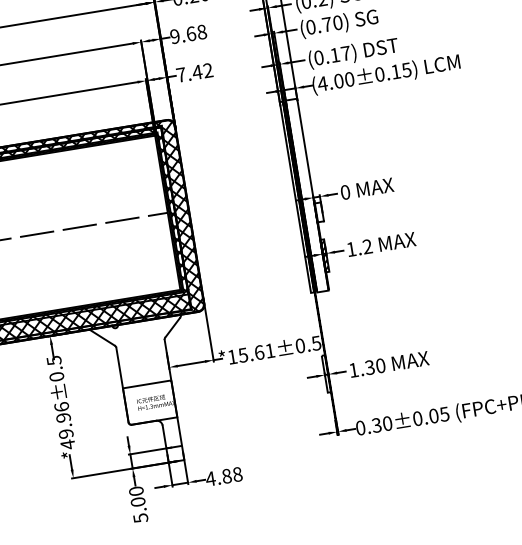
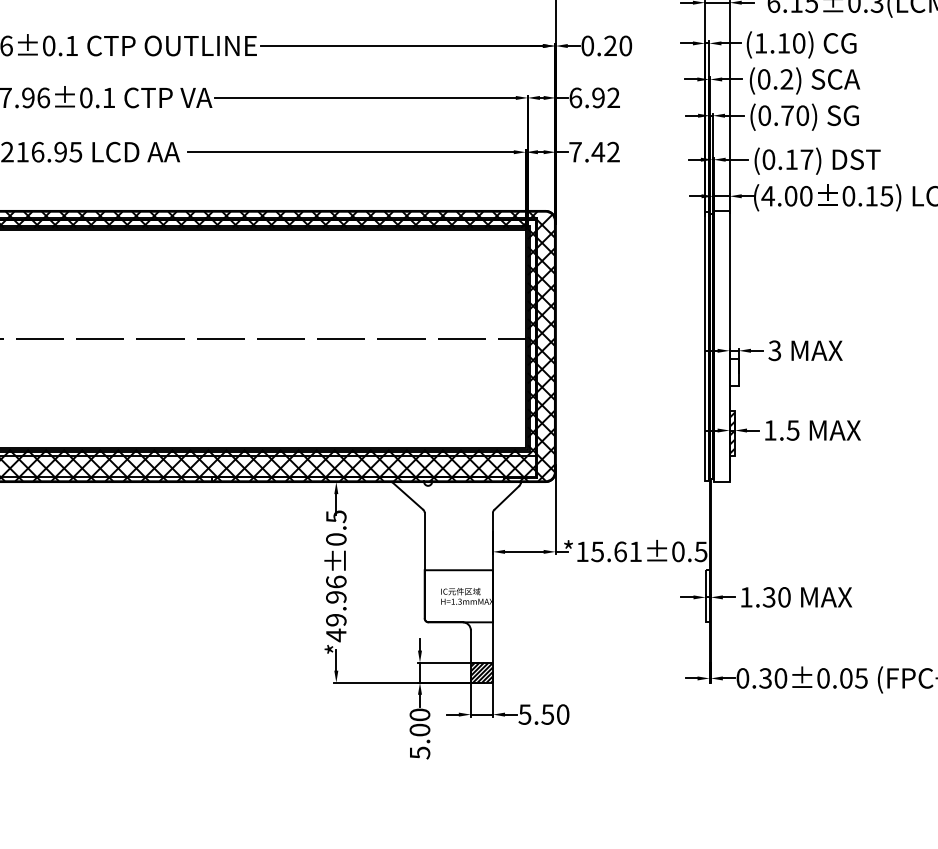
text: (188, 34) -> (594, 97), 9.68 -> 6.92
text: (345, 192) -> (774, 350), 0 -> 3
text: (367, 246) -> (792, 430), 1.2 -> 1.5
hatch: (175, 454) -> (481, 672), added
text: (223, 476) -> (543, 714), 4.88 -> 5.50

